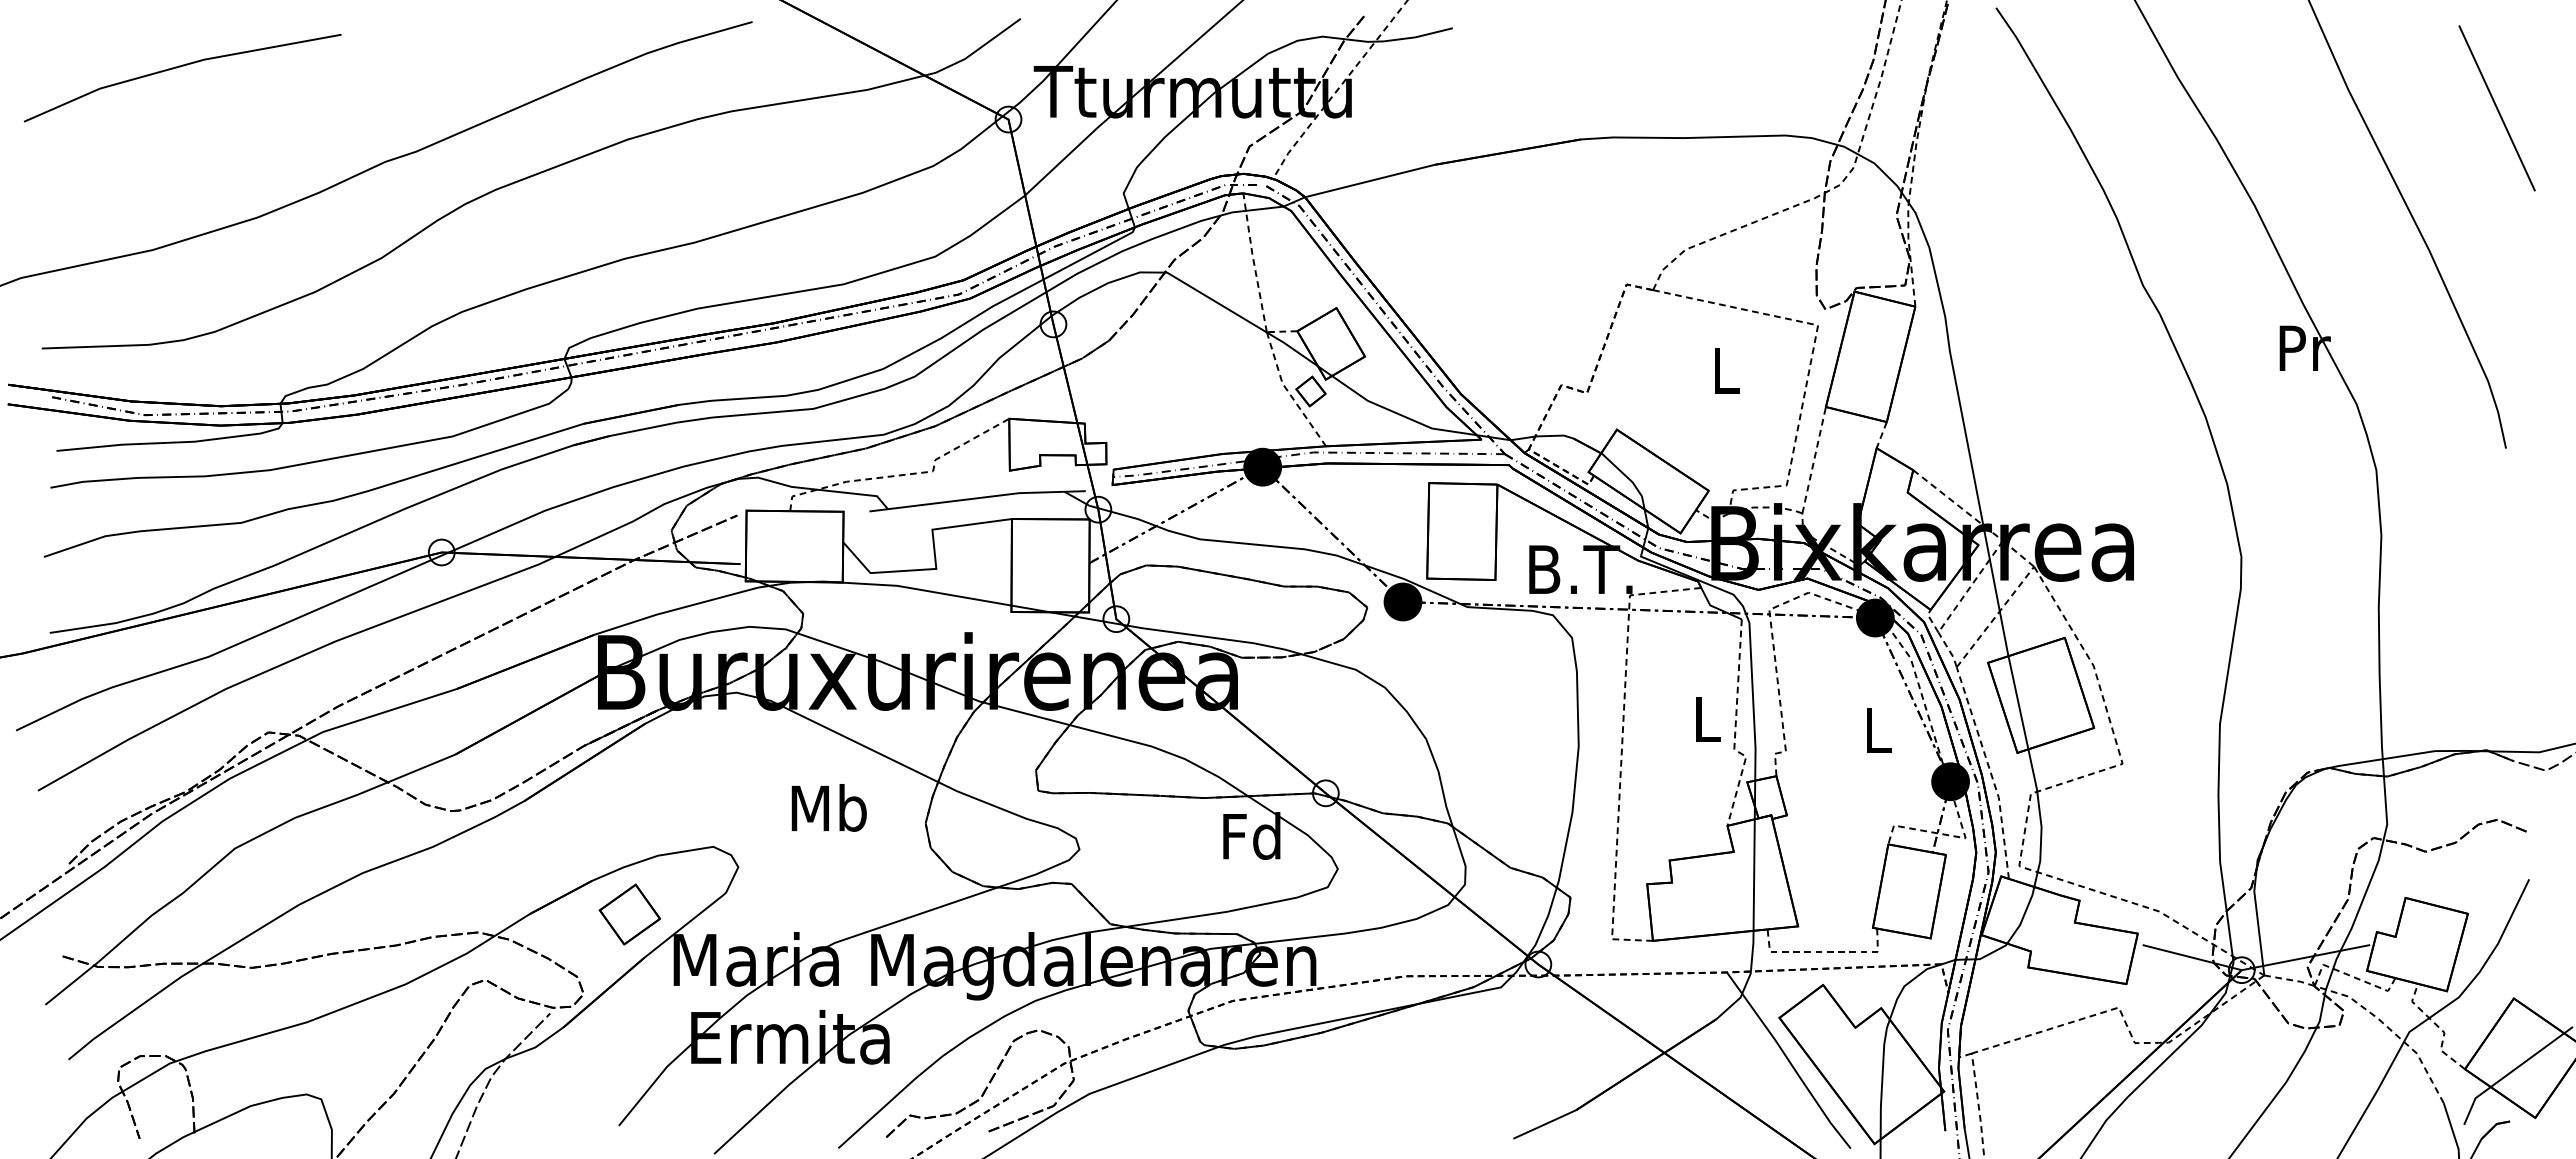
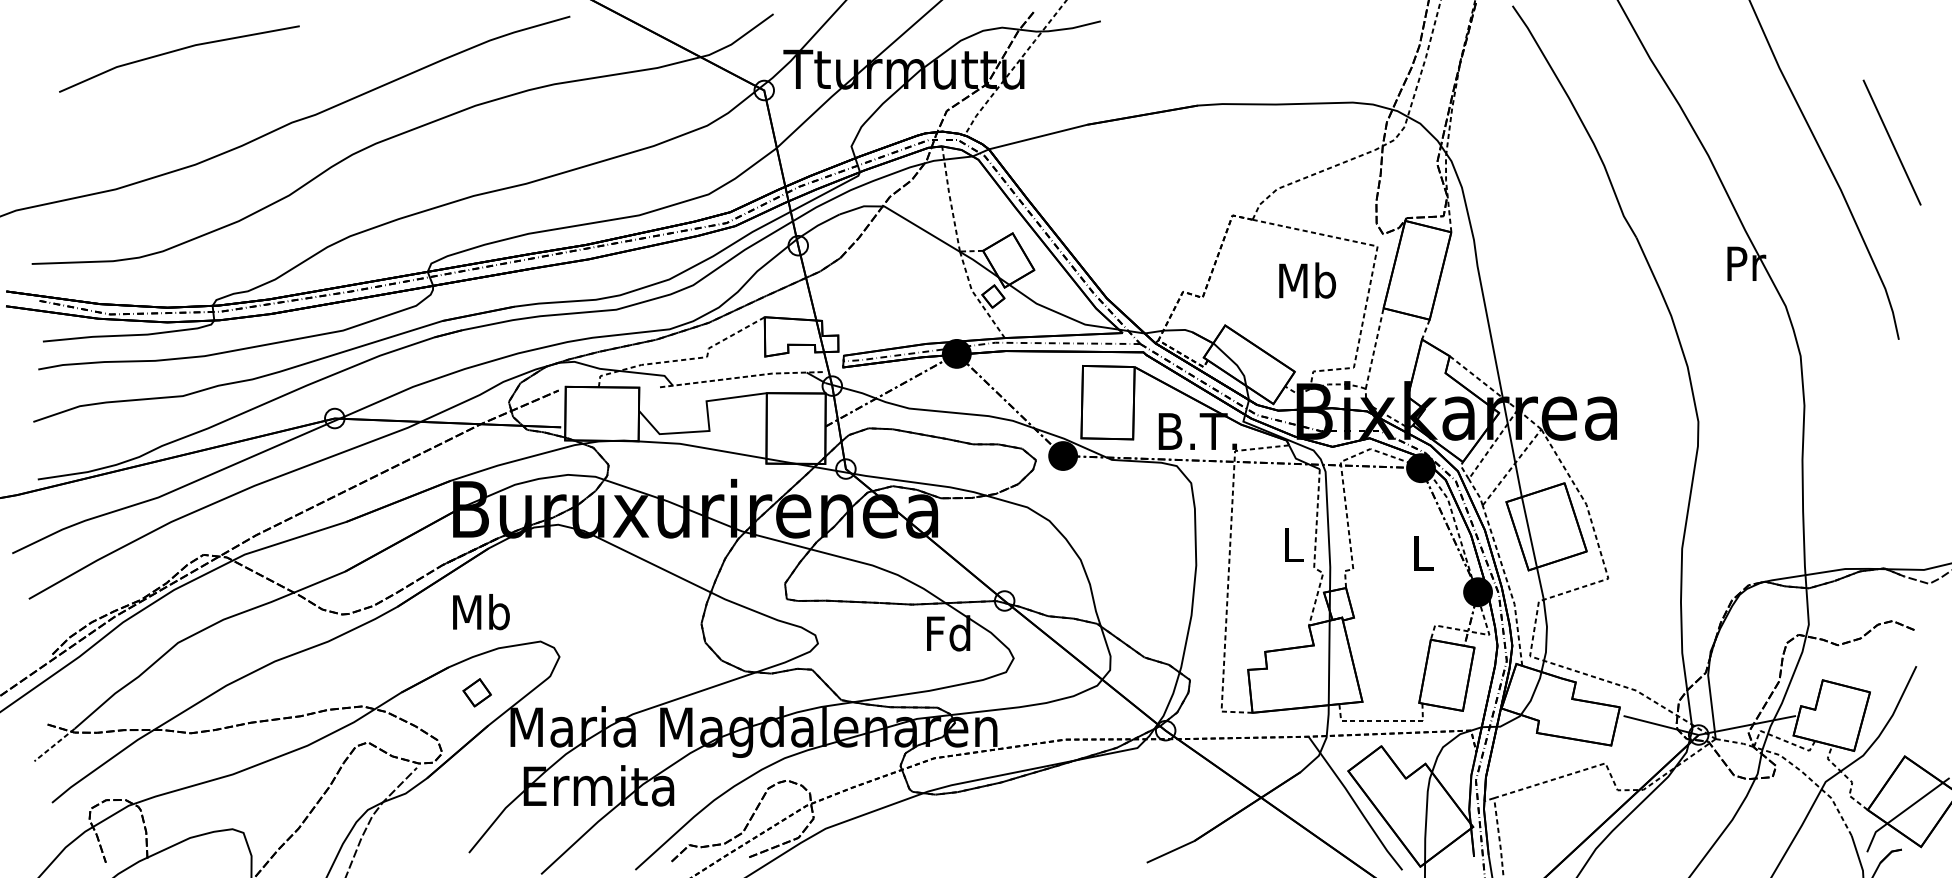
line: (180, 67) -> (177, 51), moved
line: (2496, 108) -> (1891, 142), moved
text: (1725, 370) -> (1307, 280), L -> Mb
line: (977, 498) -> (740, 377), solid -> dashed
text: (828, 807) -> (480, 611), moved
part: (629, 914) -> (477, 692), size x0.6
line: (71, 983) -> (54, 745), solid -> dashed

